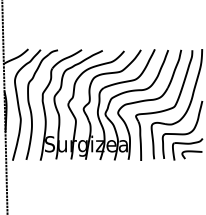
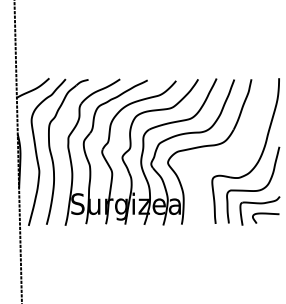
part: (164, 109) -> (229, 158), removed

